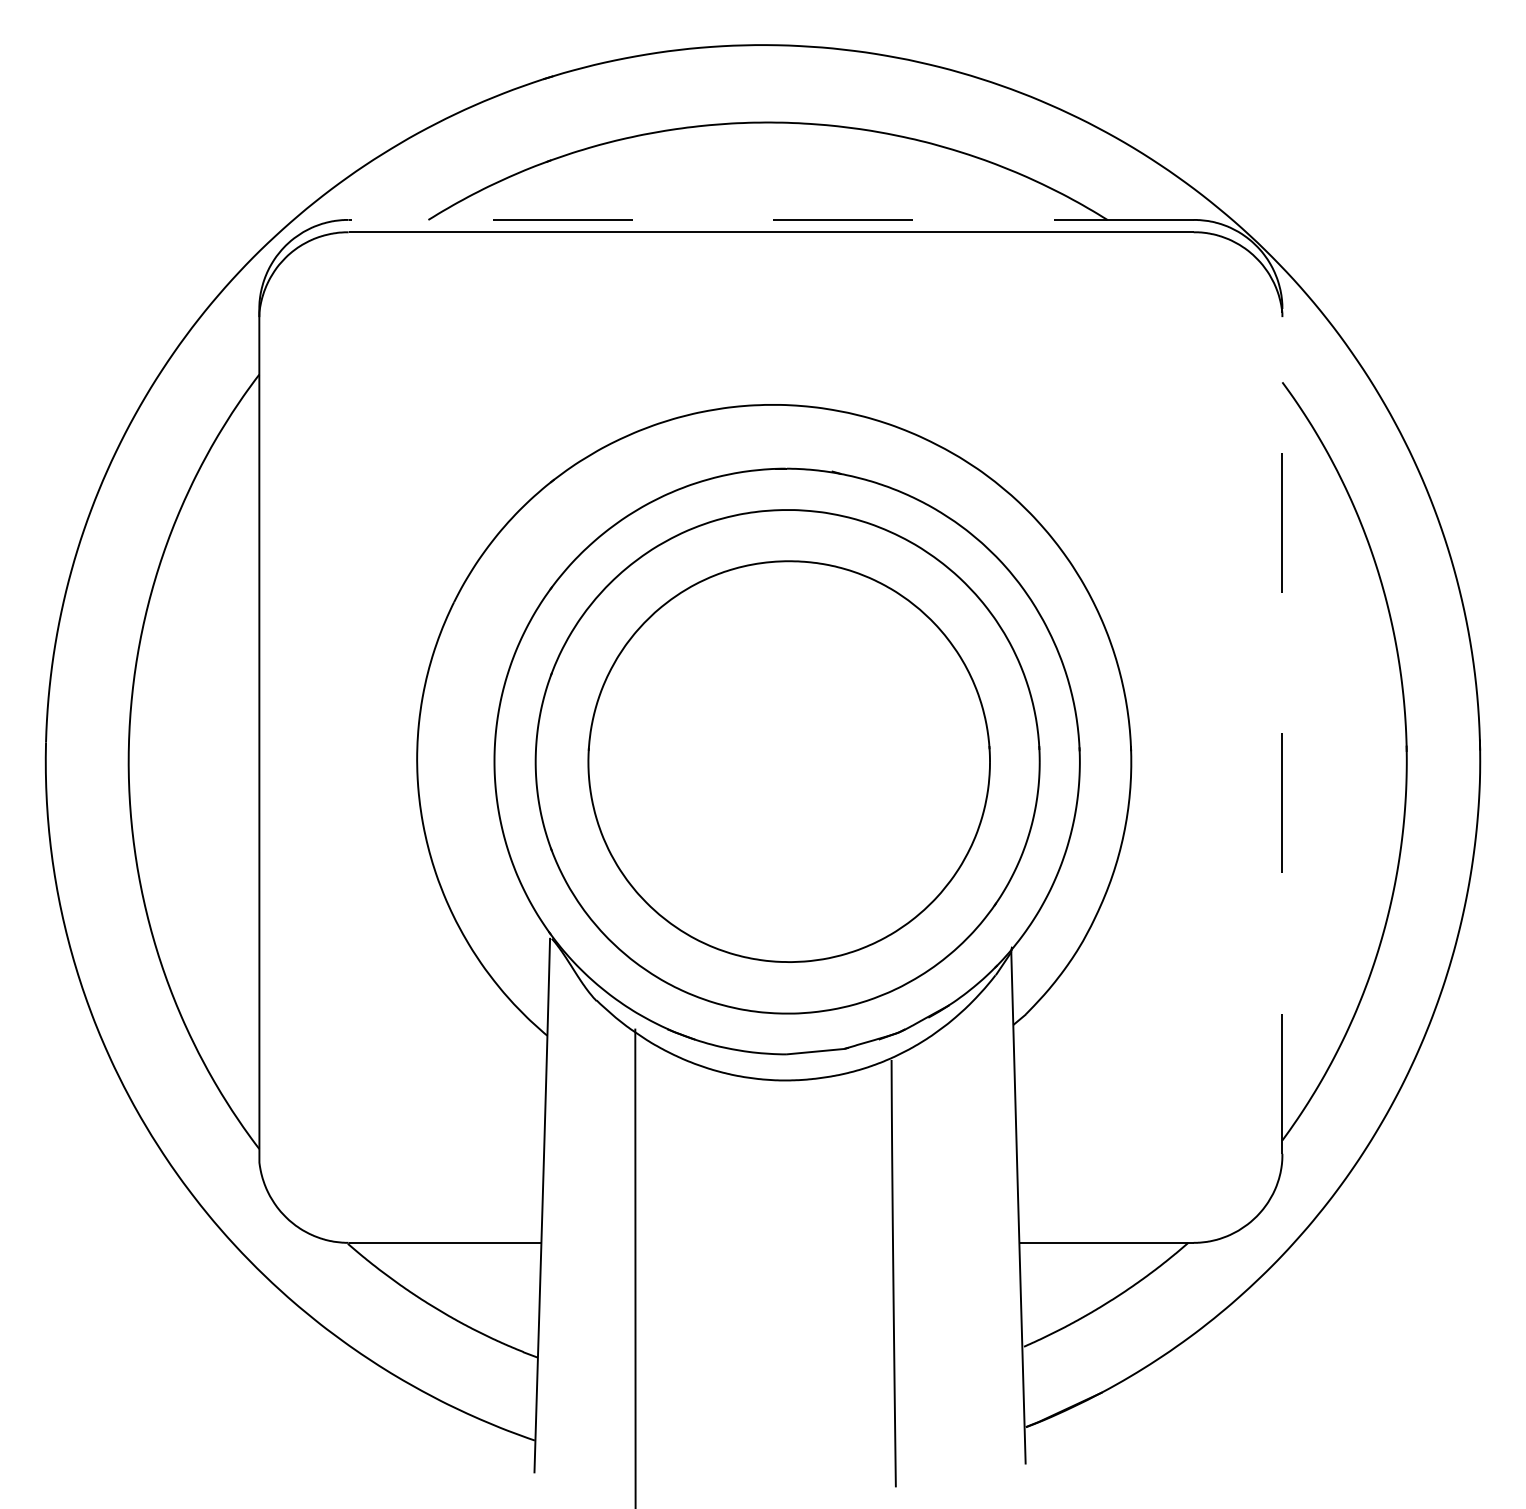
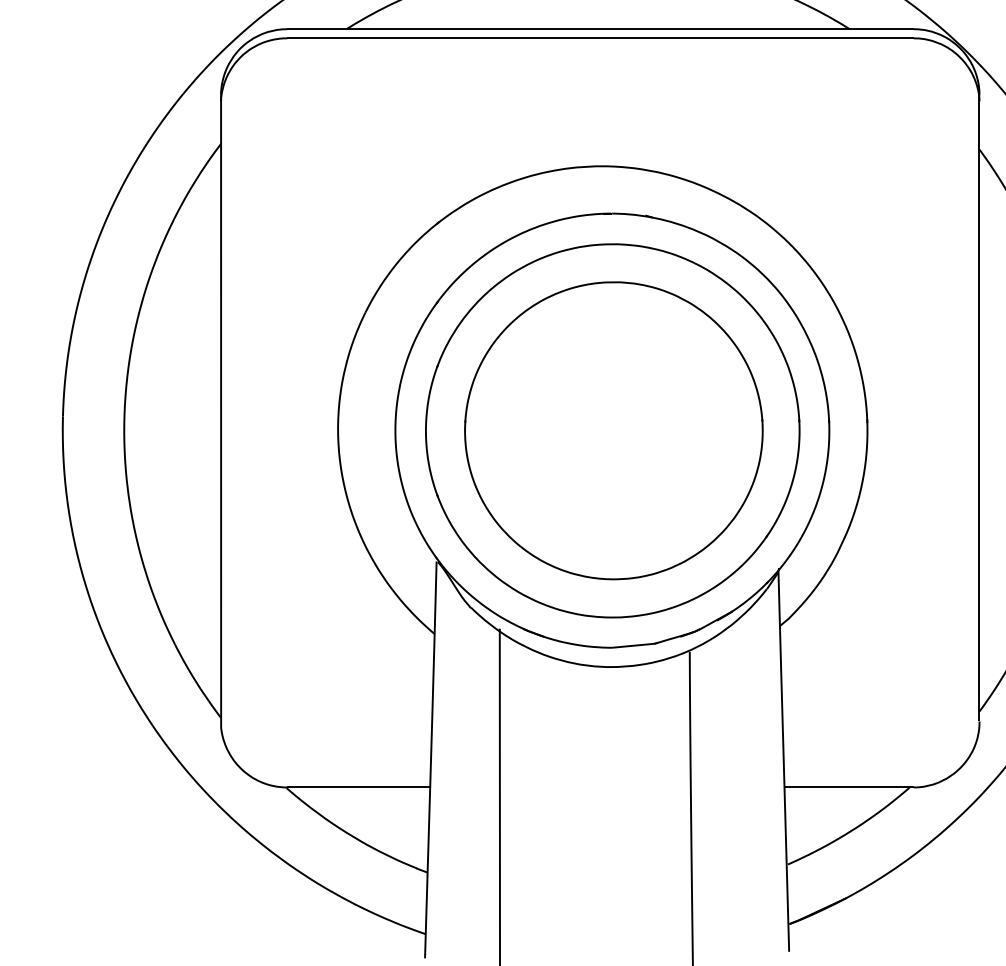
line: (771, 220) -> (600, 29), dashed -> solid
line: (1282, 730) -> (979, 407), dashed -> solid

